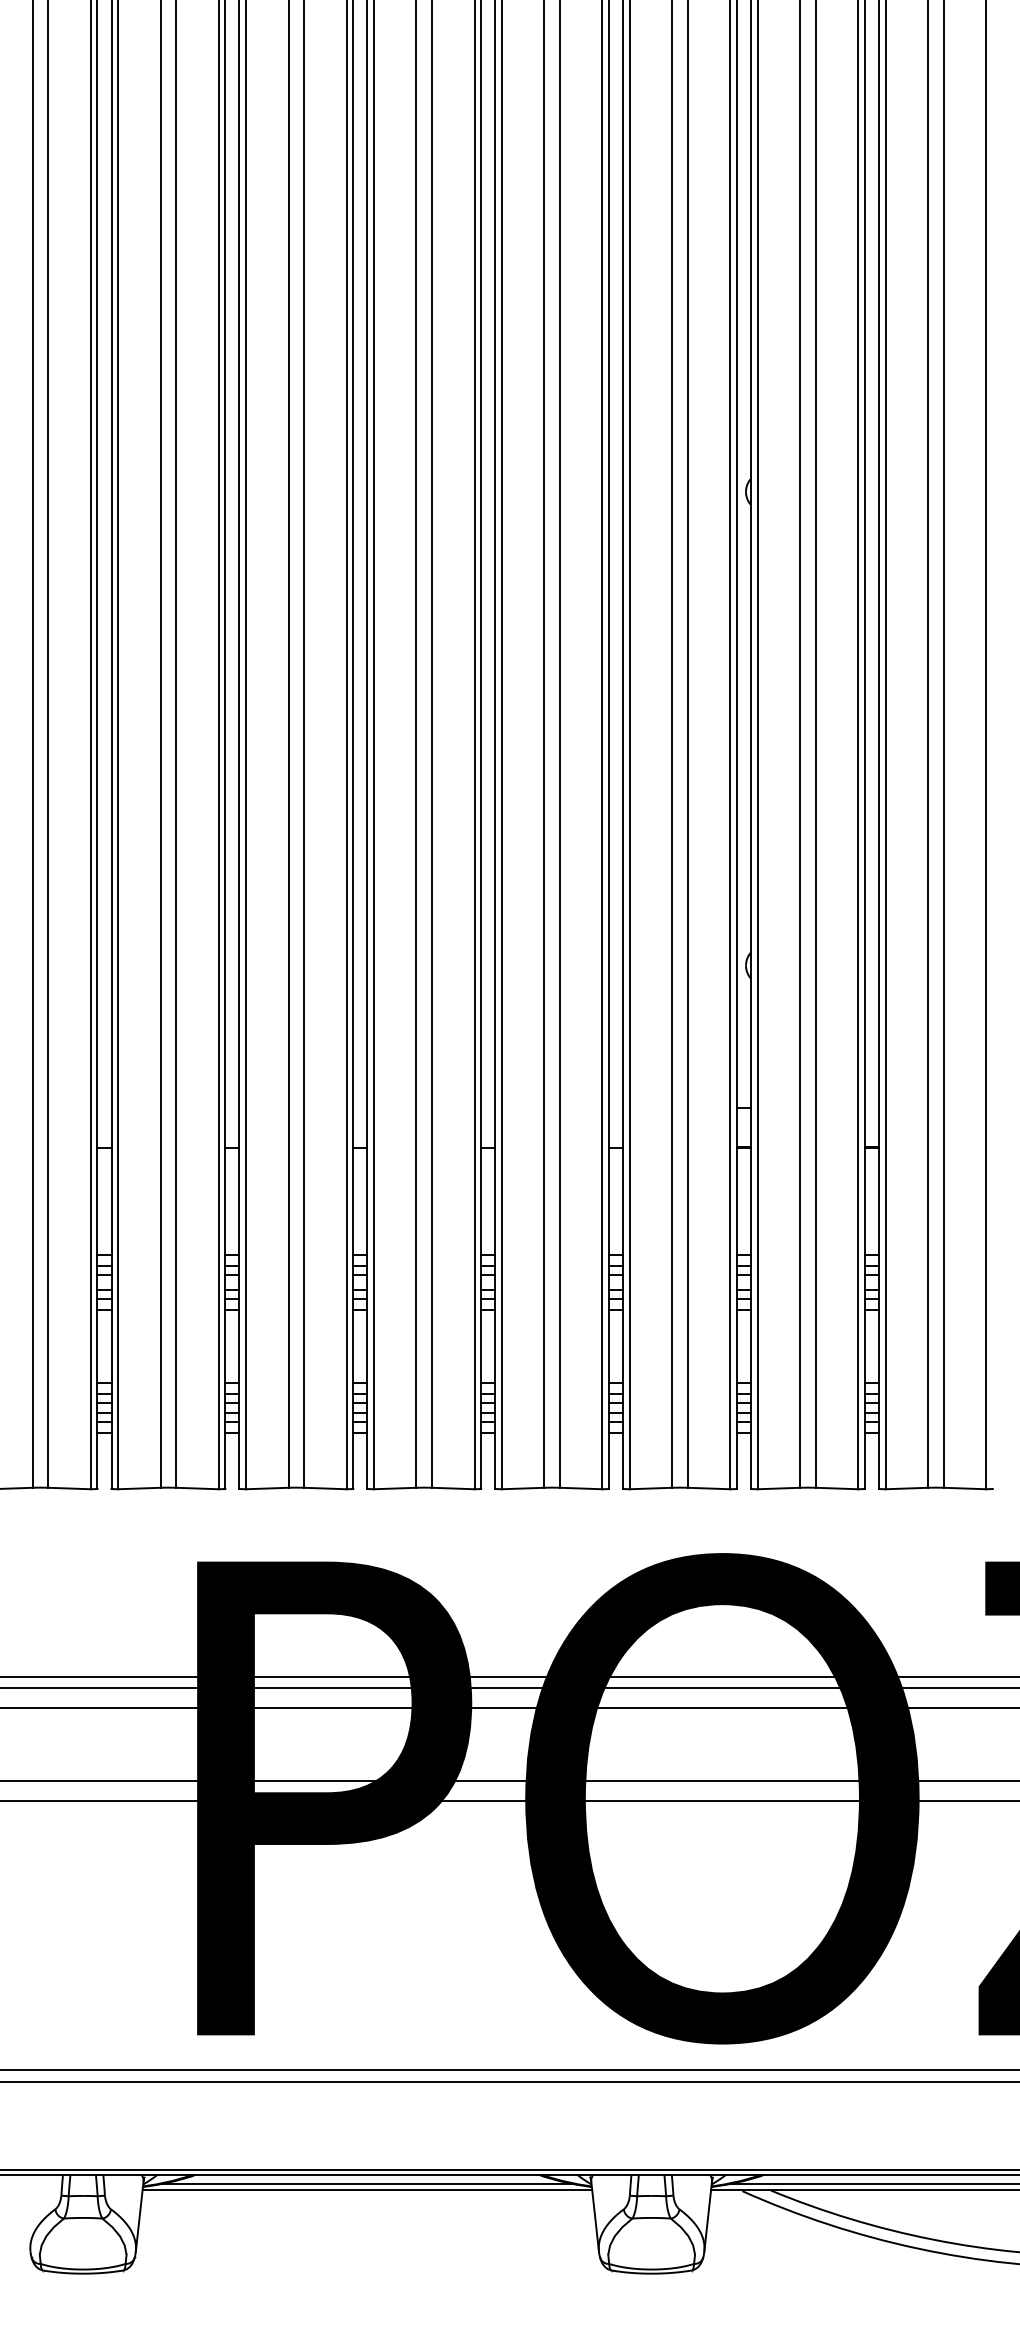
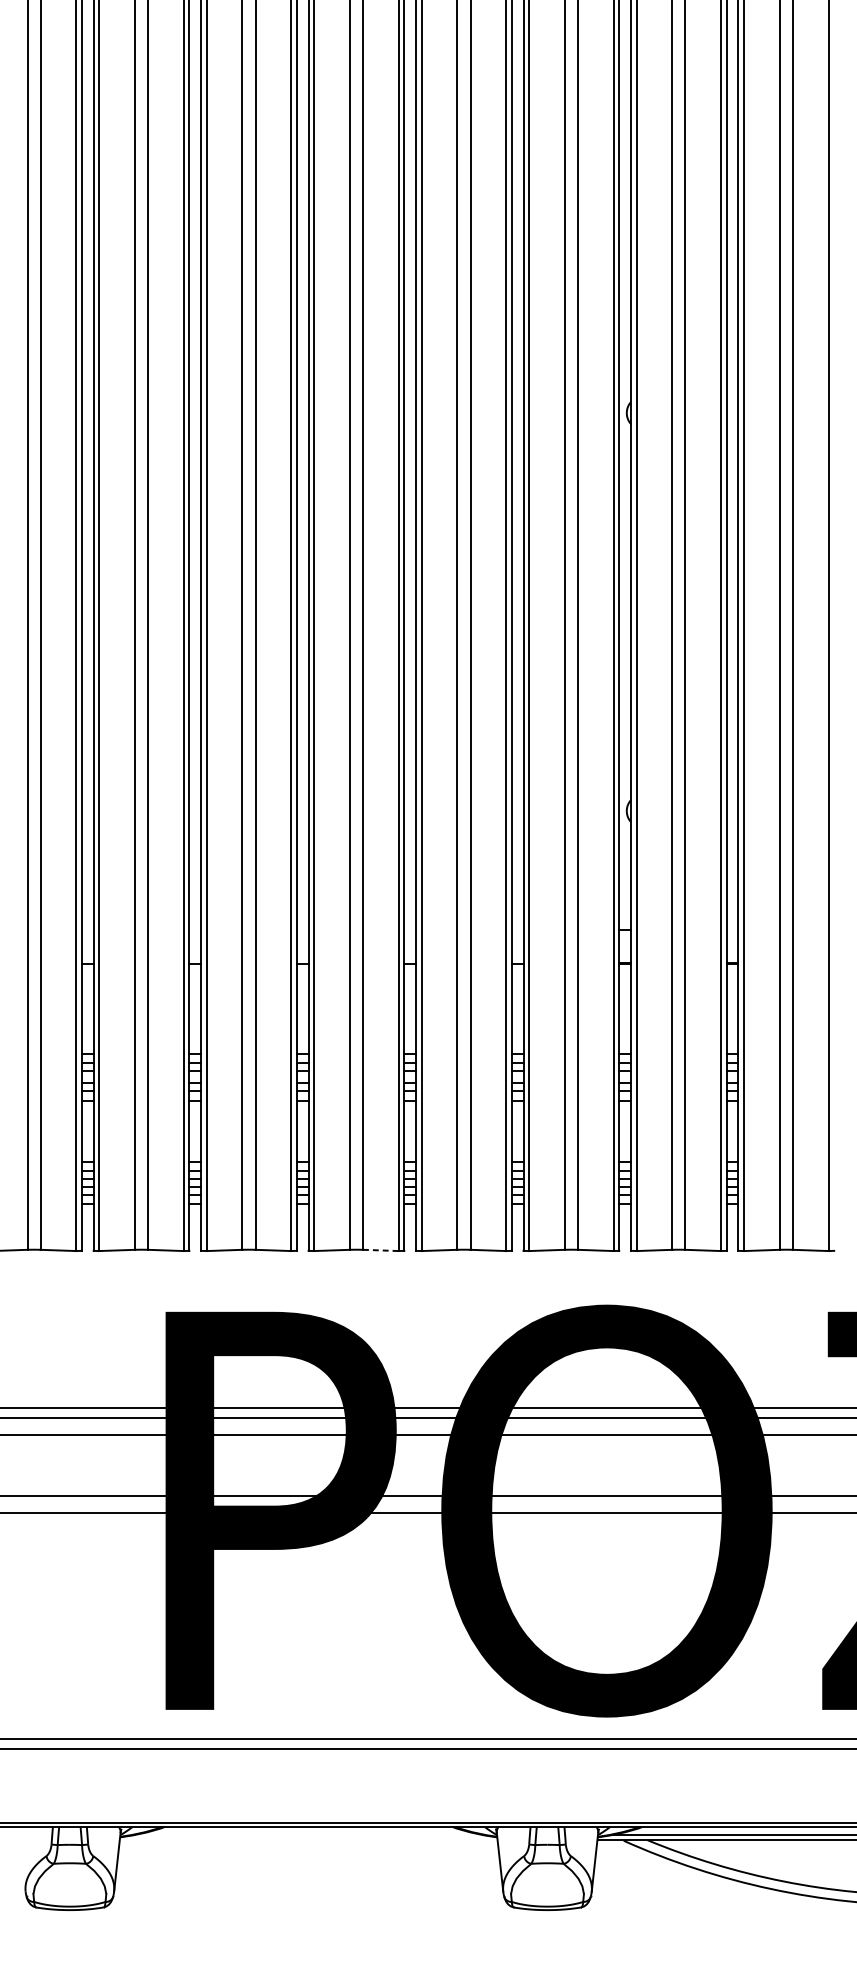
line: (453, 1488) -> (381, 1250), solid -> dashed
line: (367, 2183) -> (308, 1834), removed
line: (367, 2189) -> (308, 1839), removed

